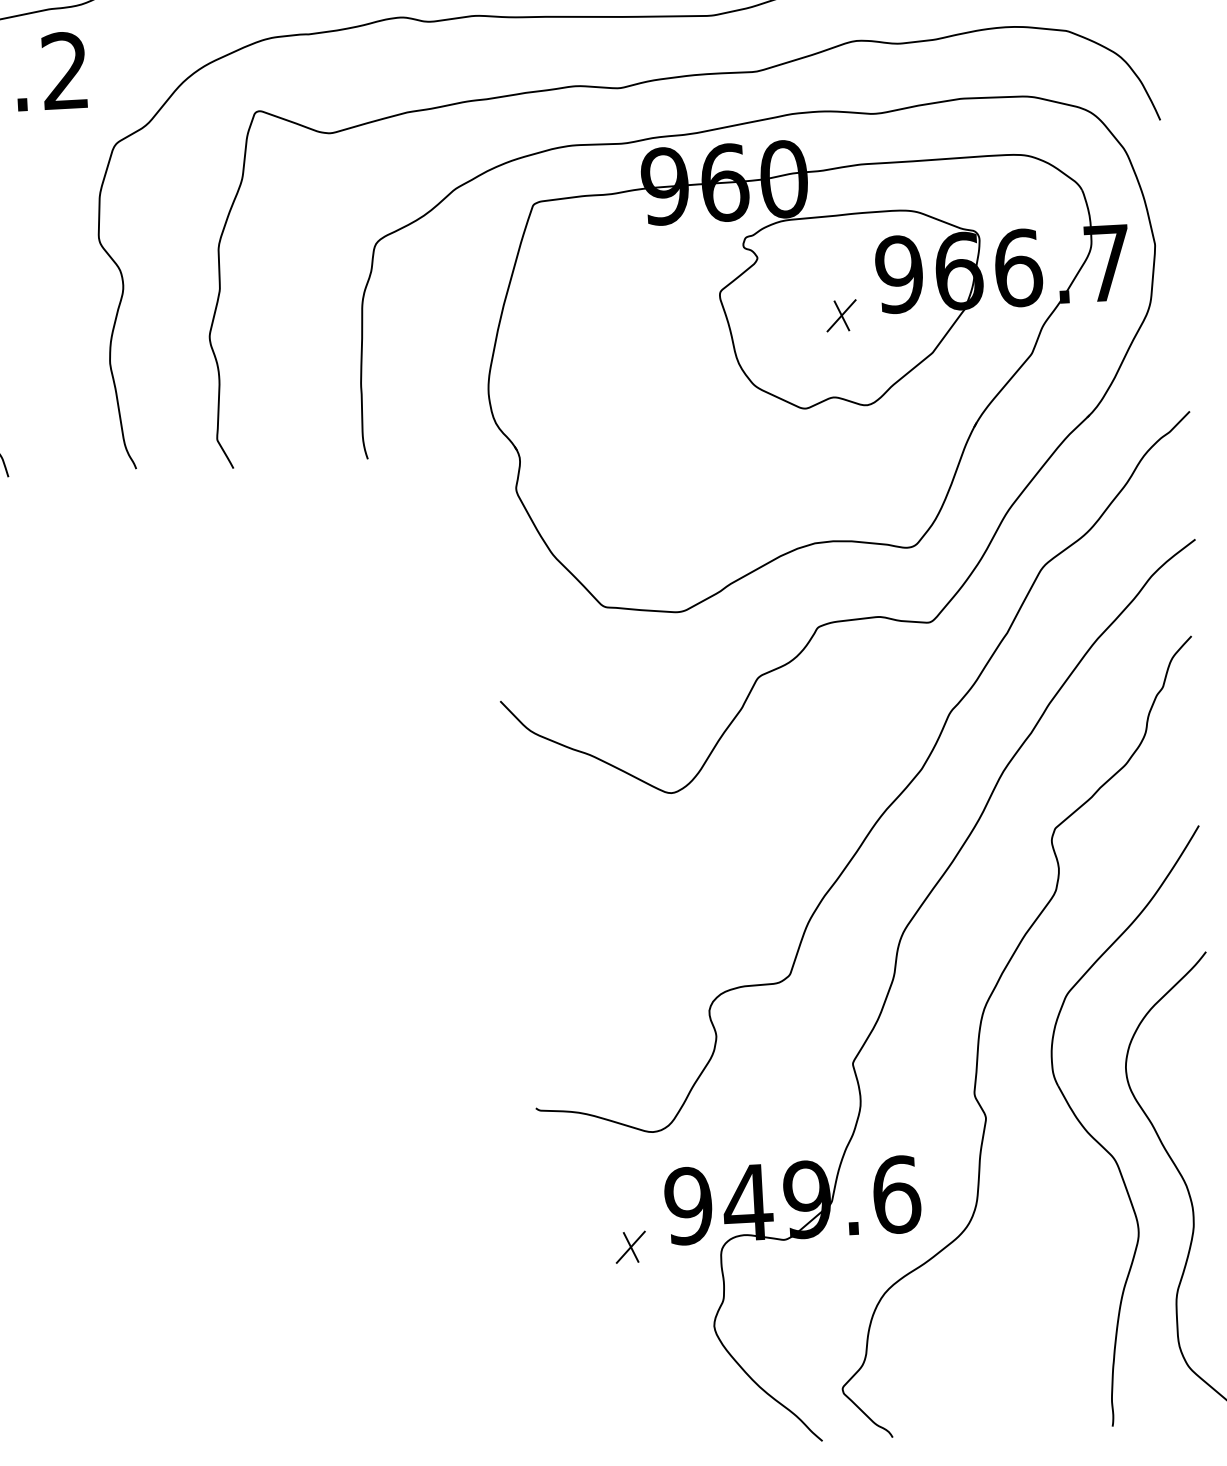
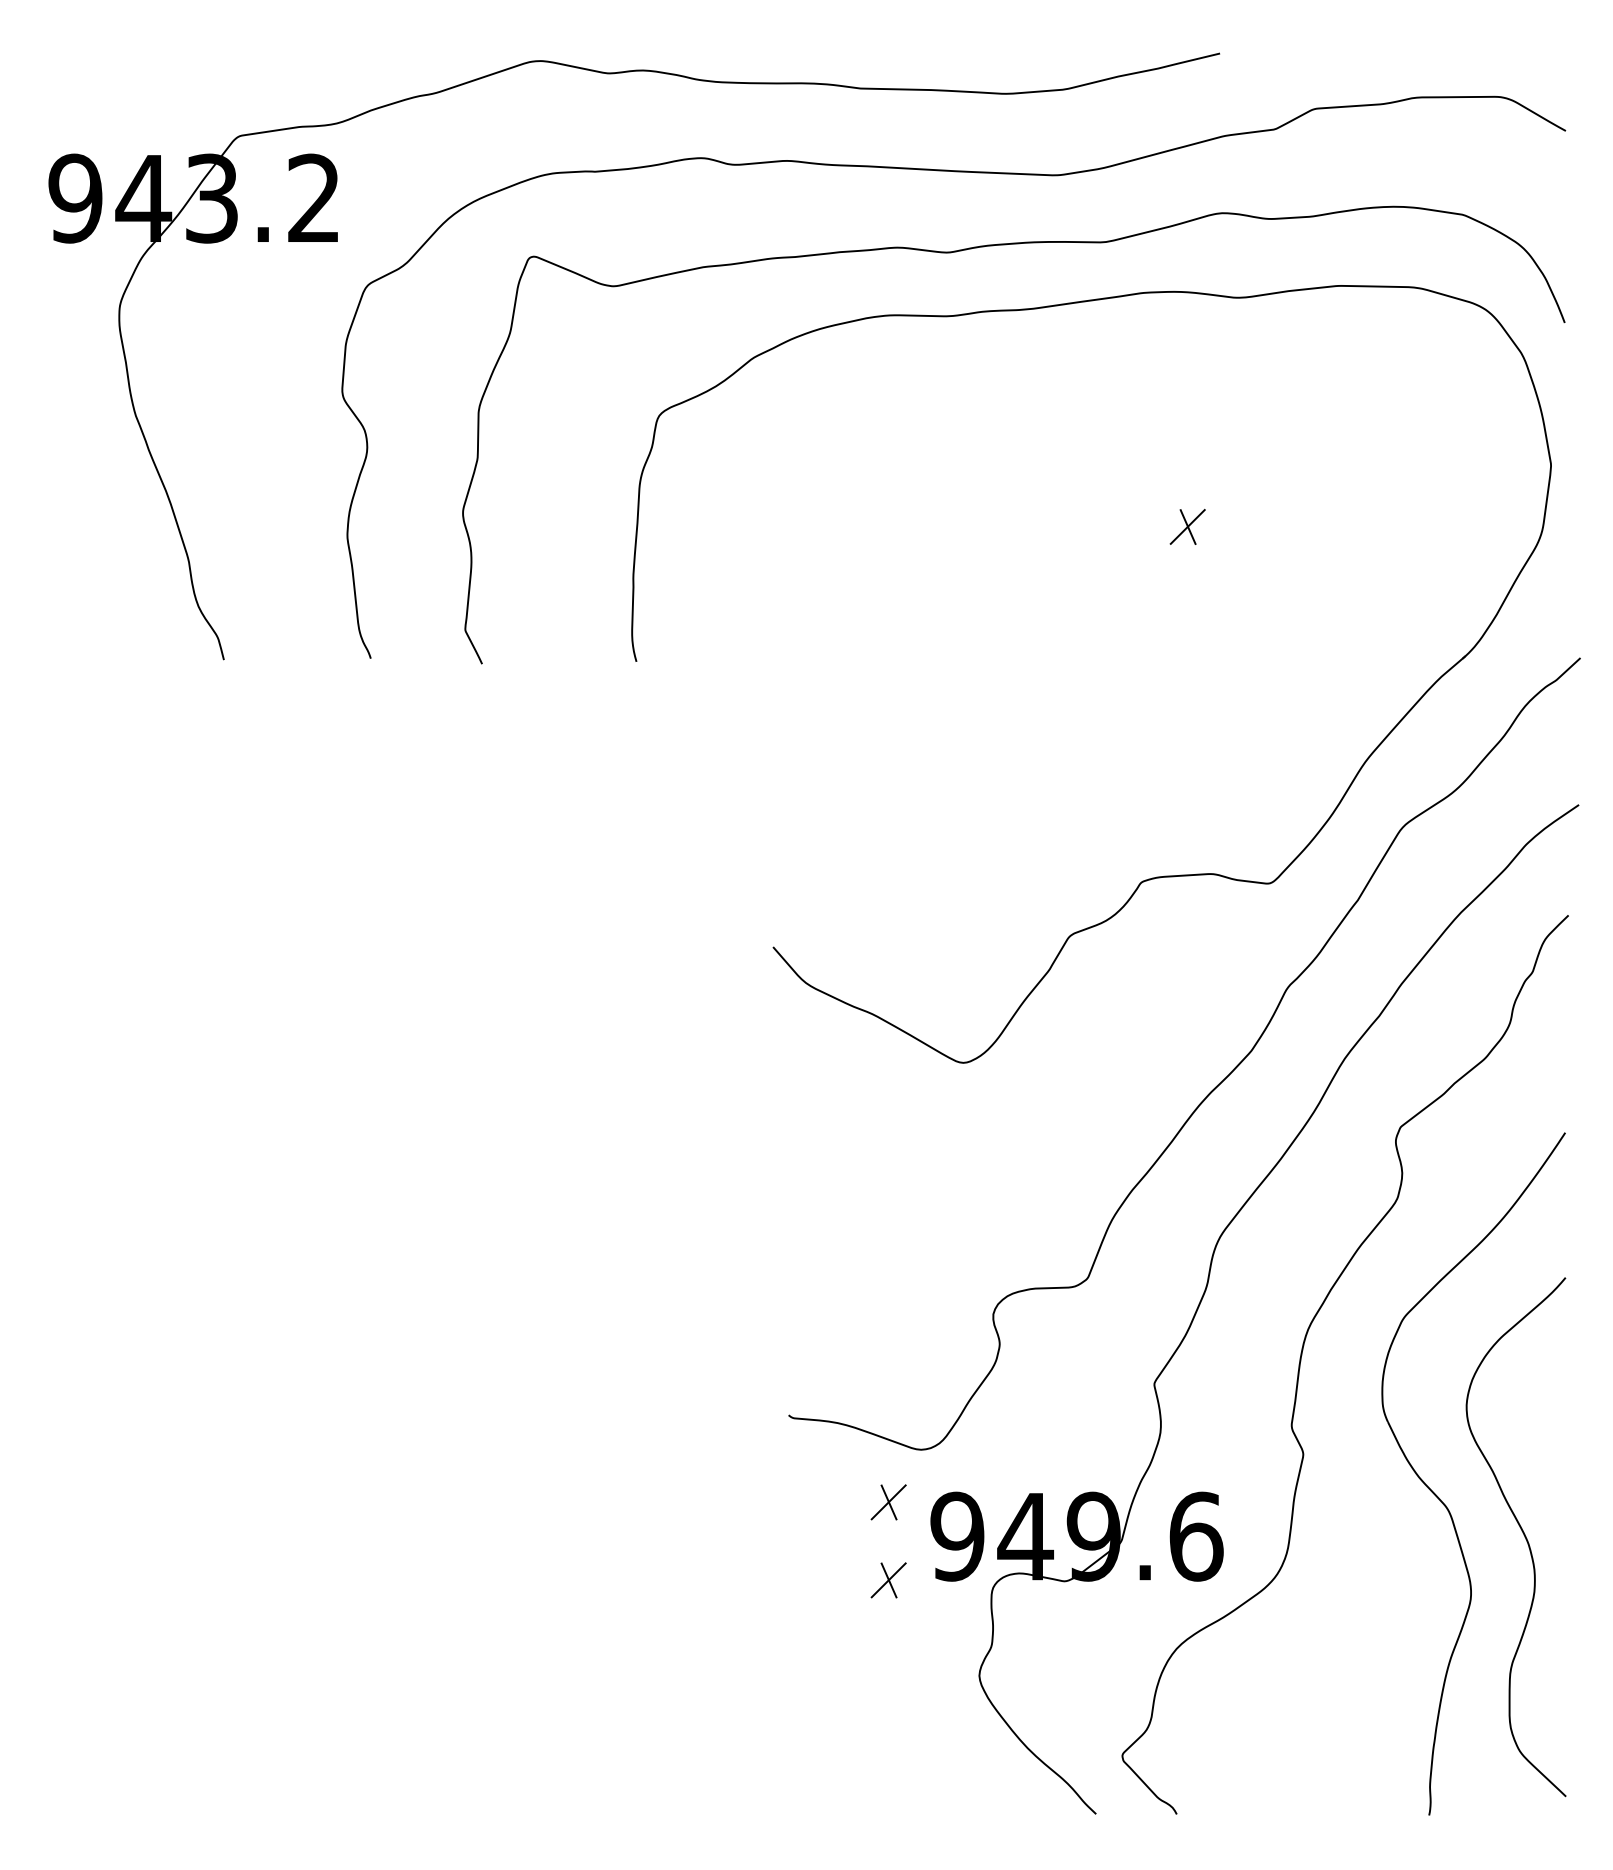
part: (811, 372) -> (1149, 589), removed
part: (626, 1179) -> (888, 1502), added

